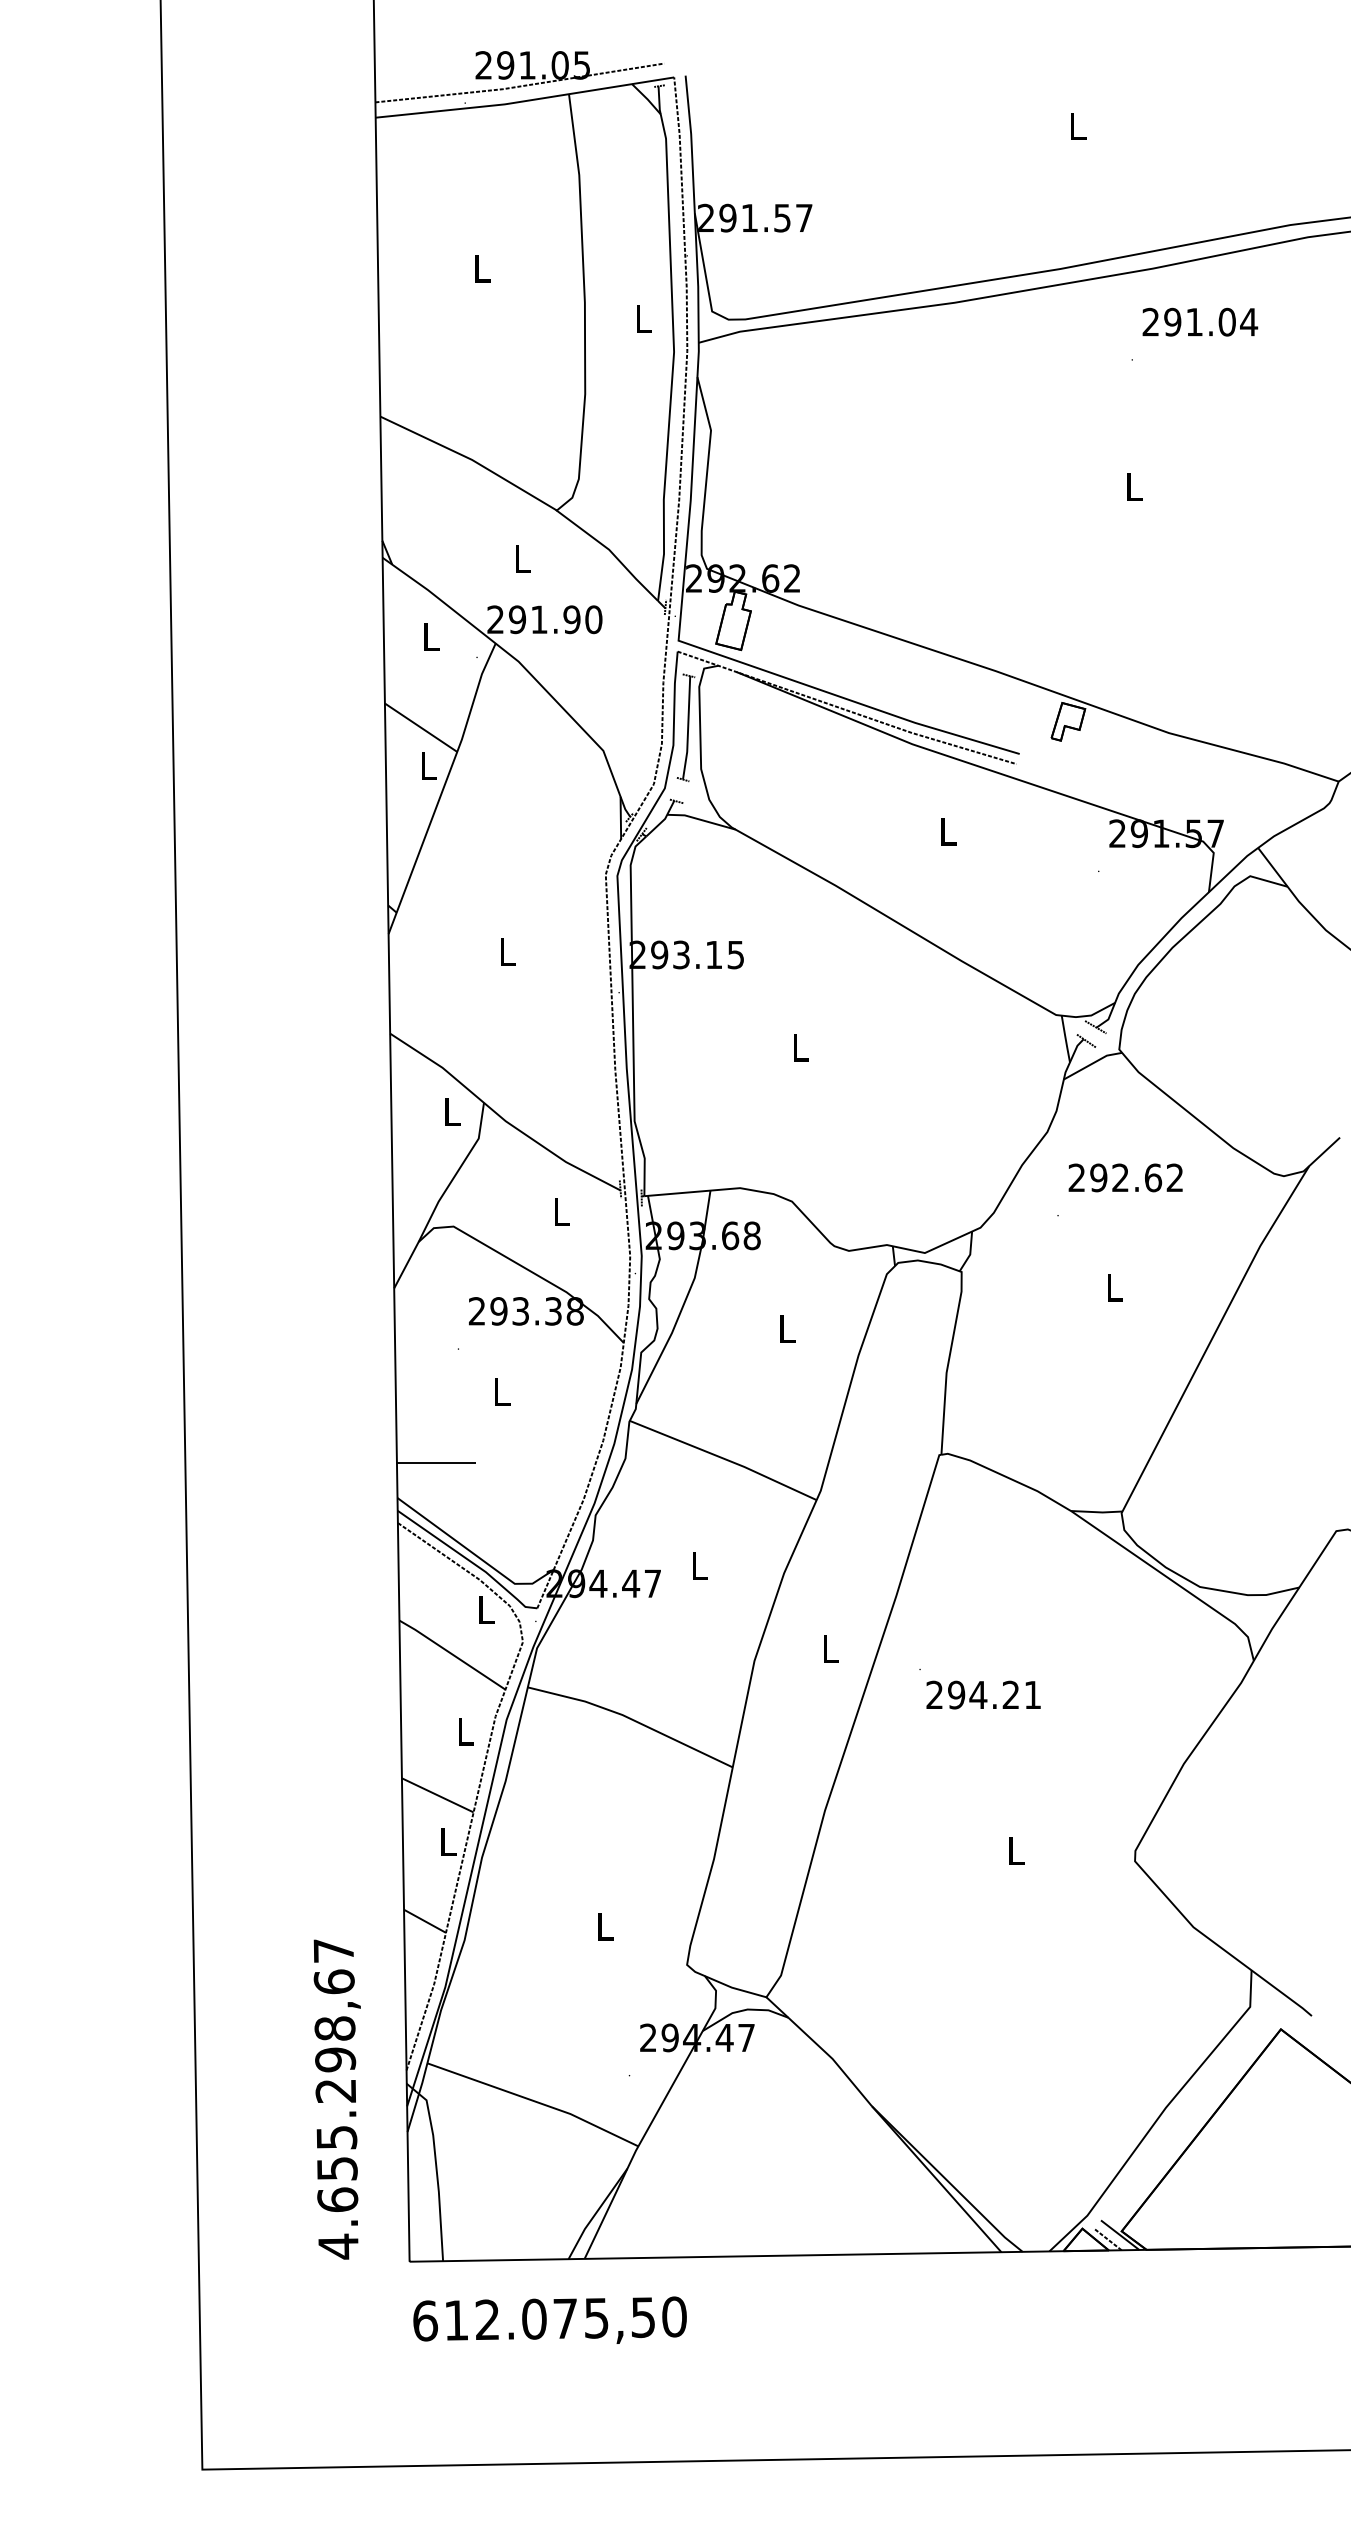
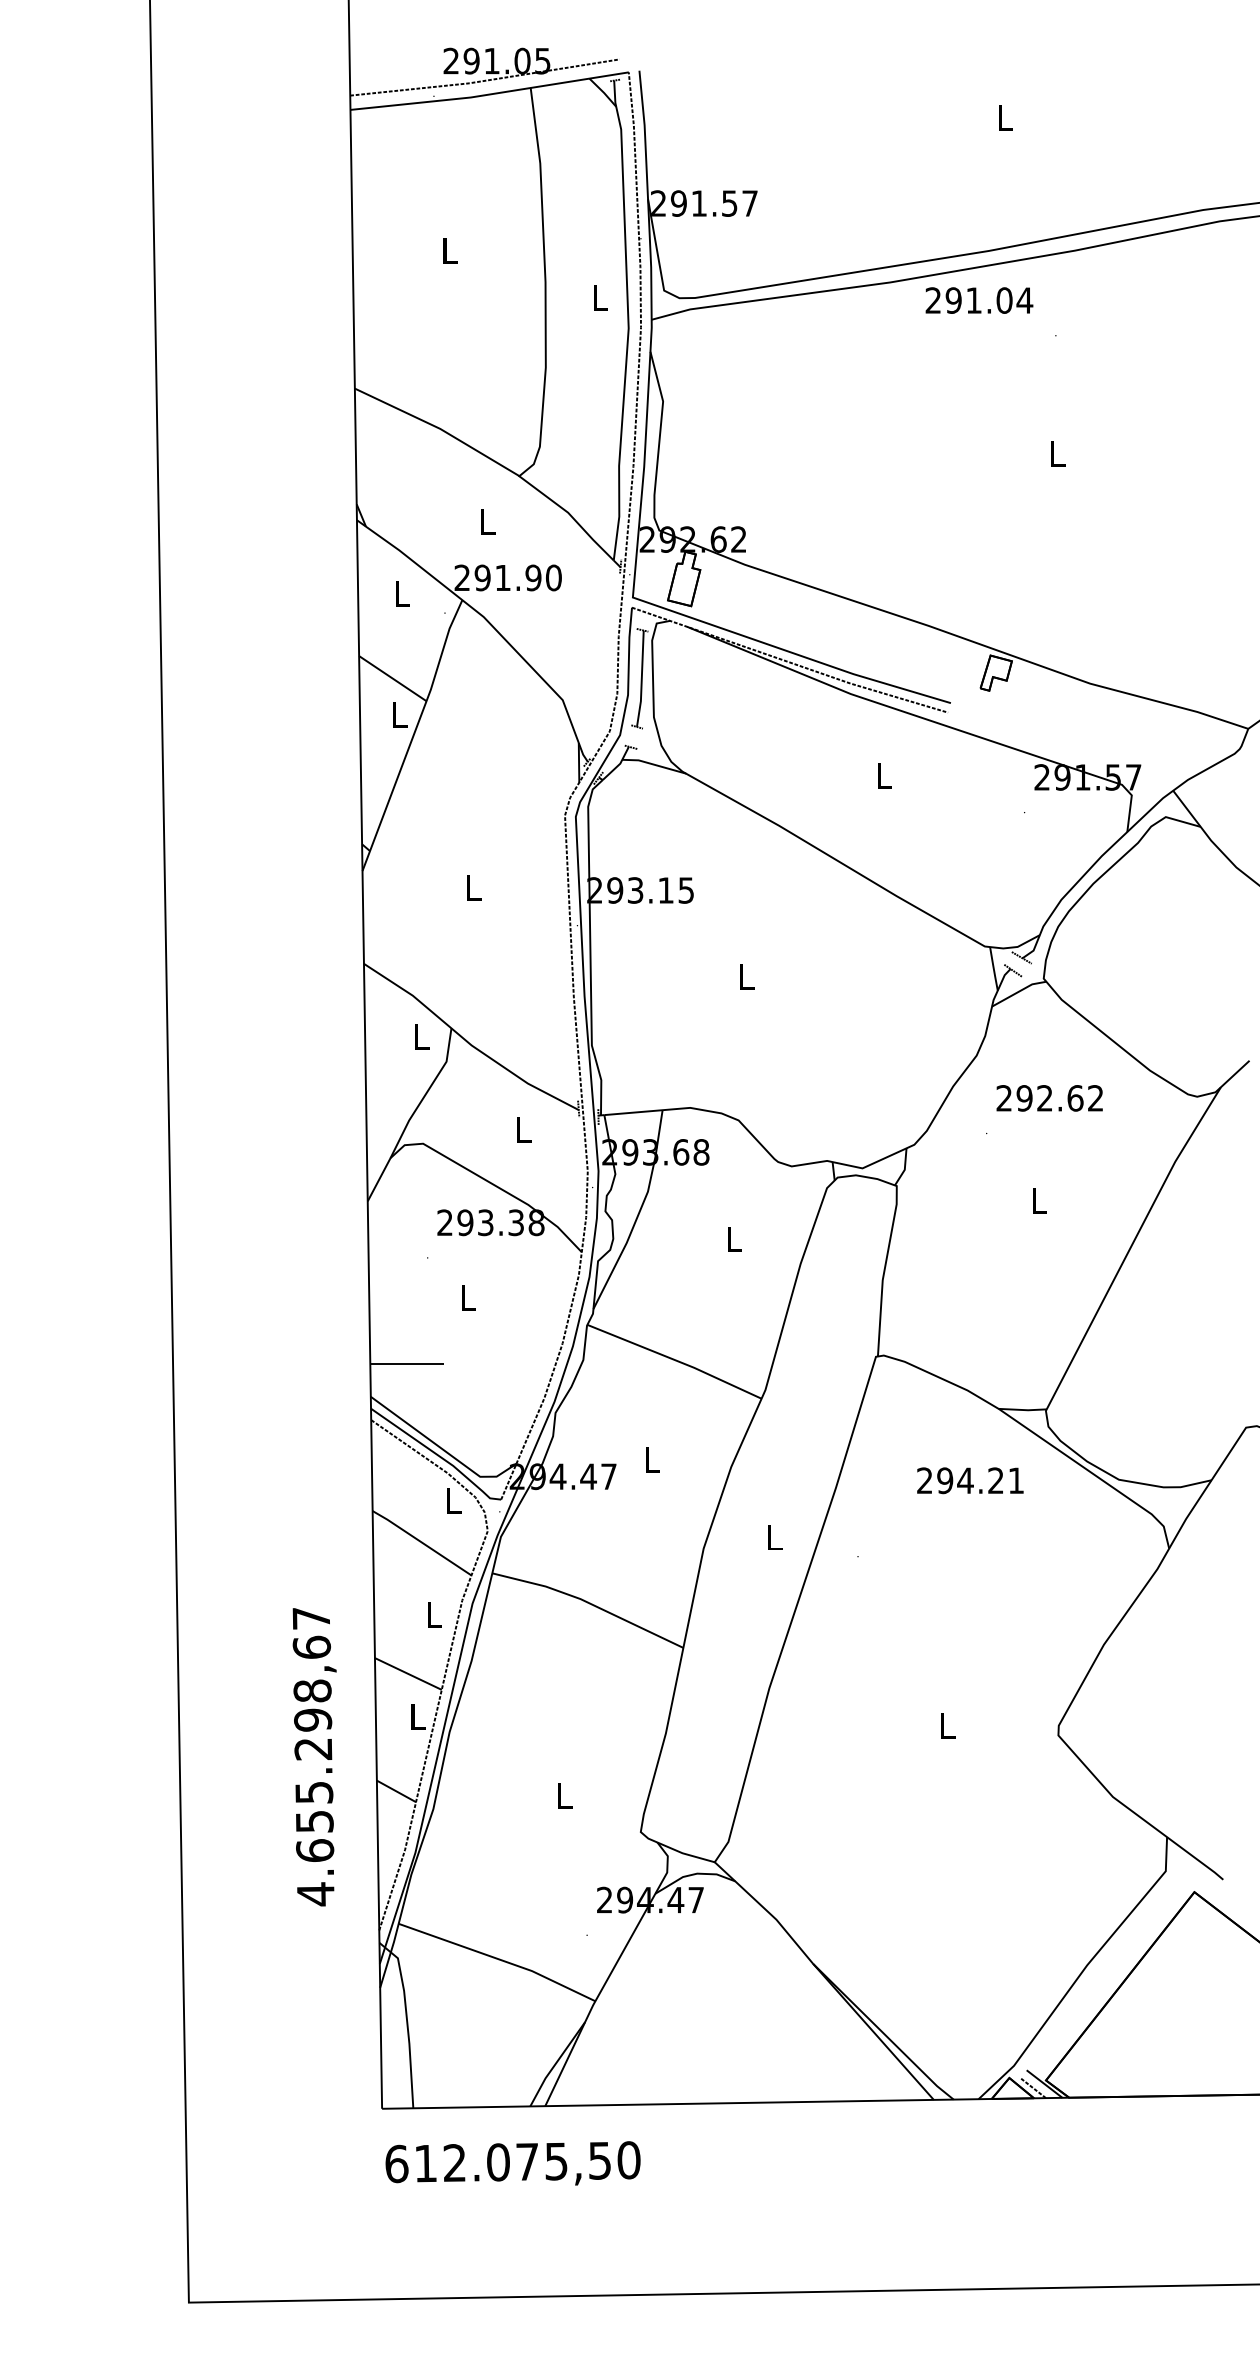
text: (1200, 321) -> (979, 299), moved
text: (983, 1694) -> (970, 1480), moved
text: (336, 2099) -> (313, 1757), moved

